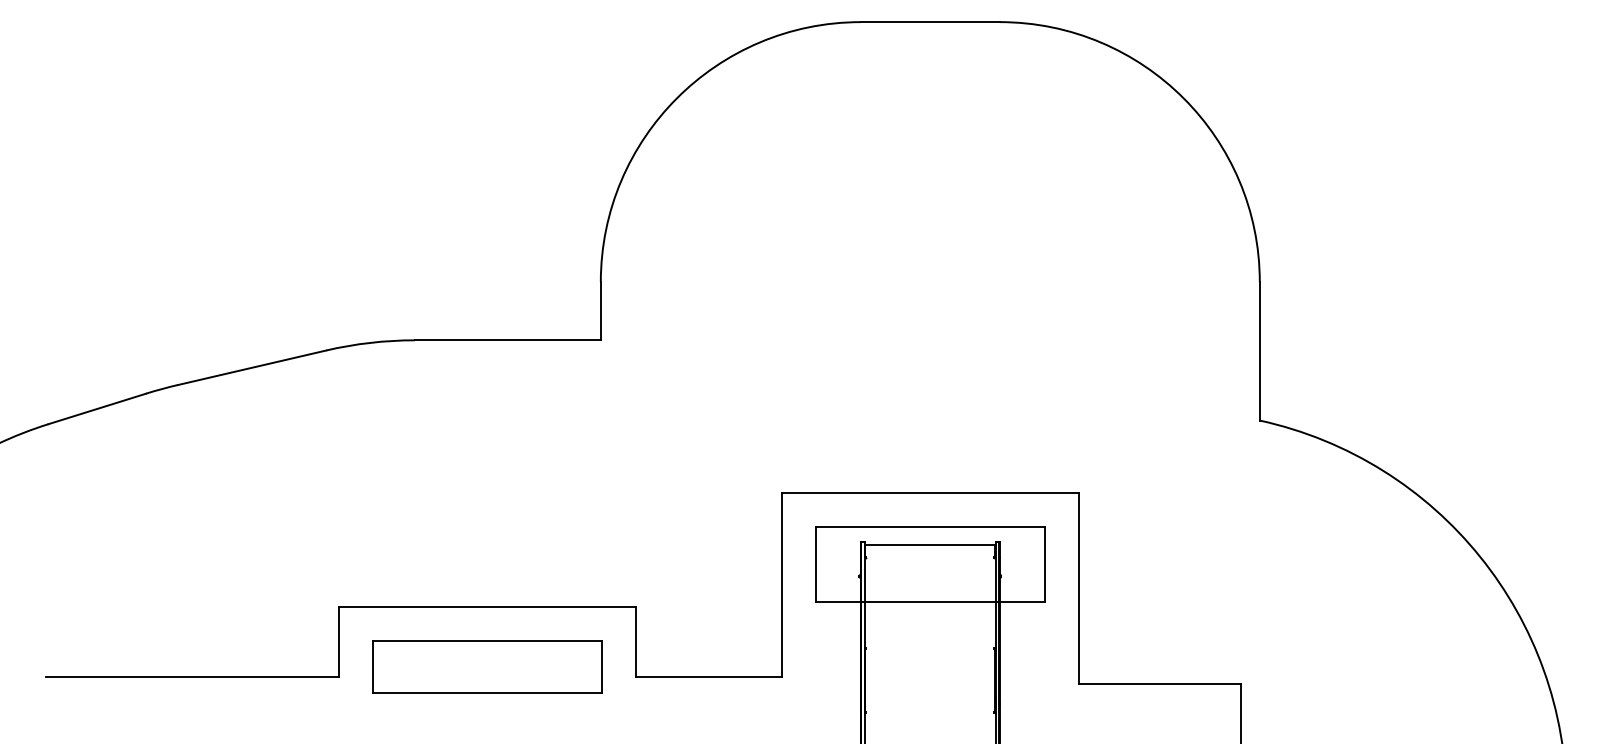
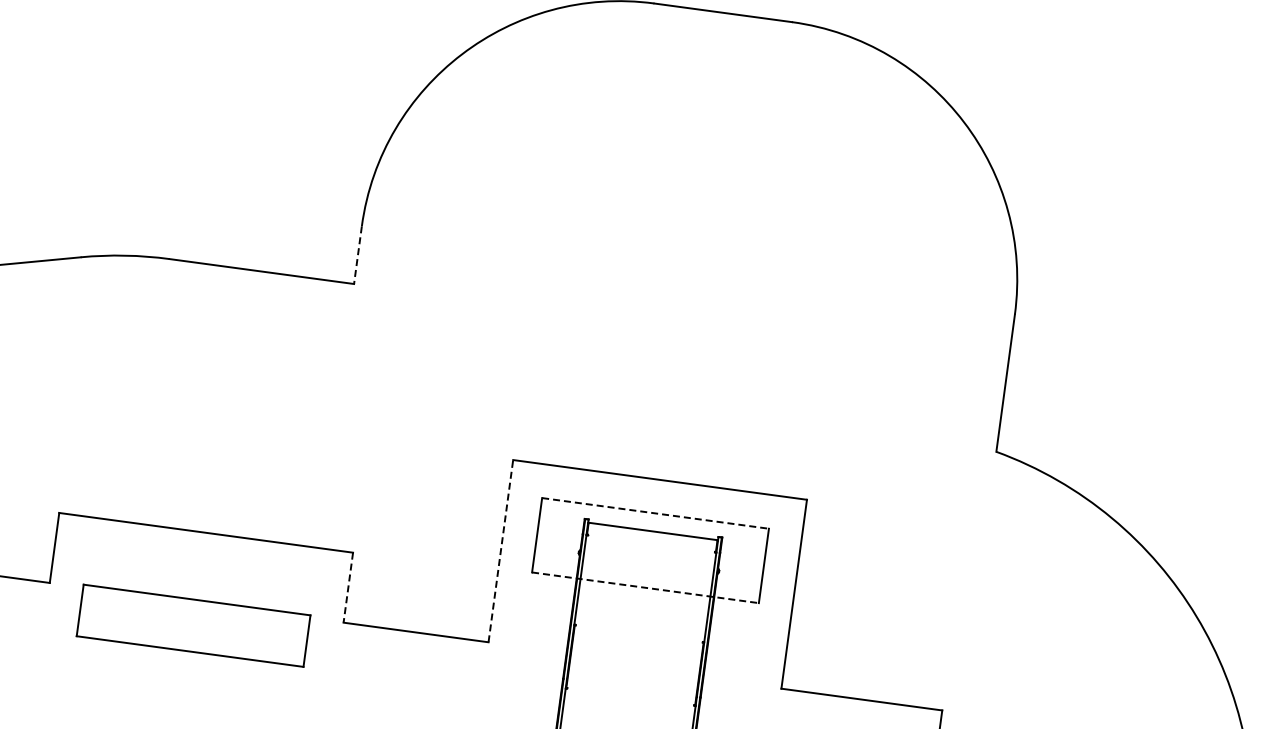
line: (600, 311) -> (357, 255), solid -> dashed
line: (930, 527) -> (655, 513), solid -> dashed
line: (782, 585) -> (501, 551), solid -> dashed
line: (930, 602) -> (645, 587), solid -> dashed
line: (635, 642) -> (347, 588), solid -> dashed
part: (487, 666) -> (193, 625), moved

